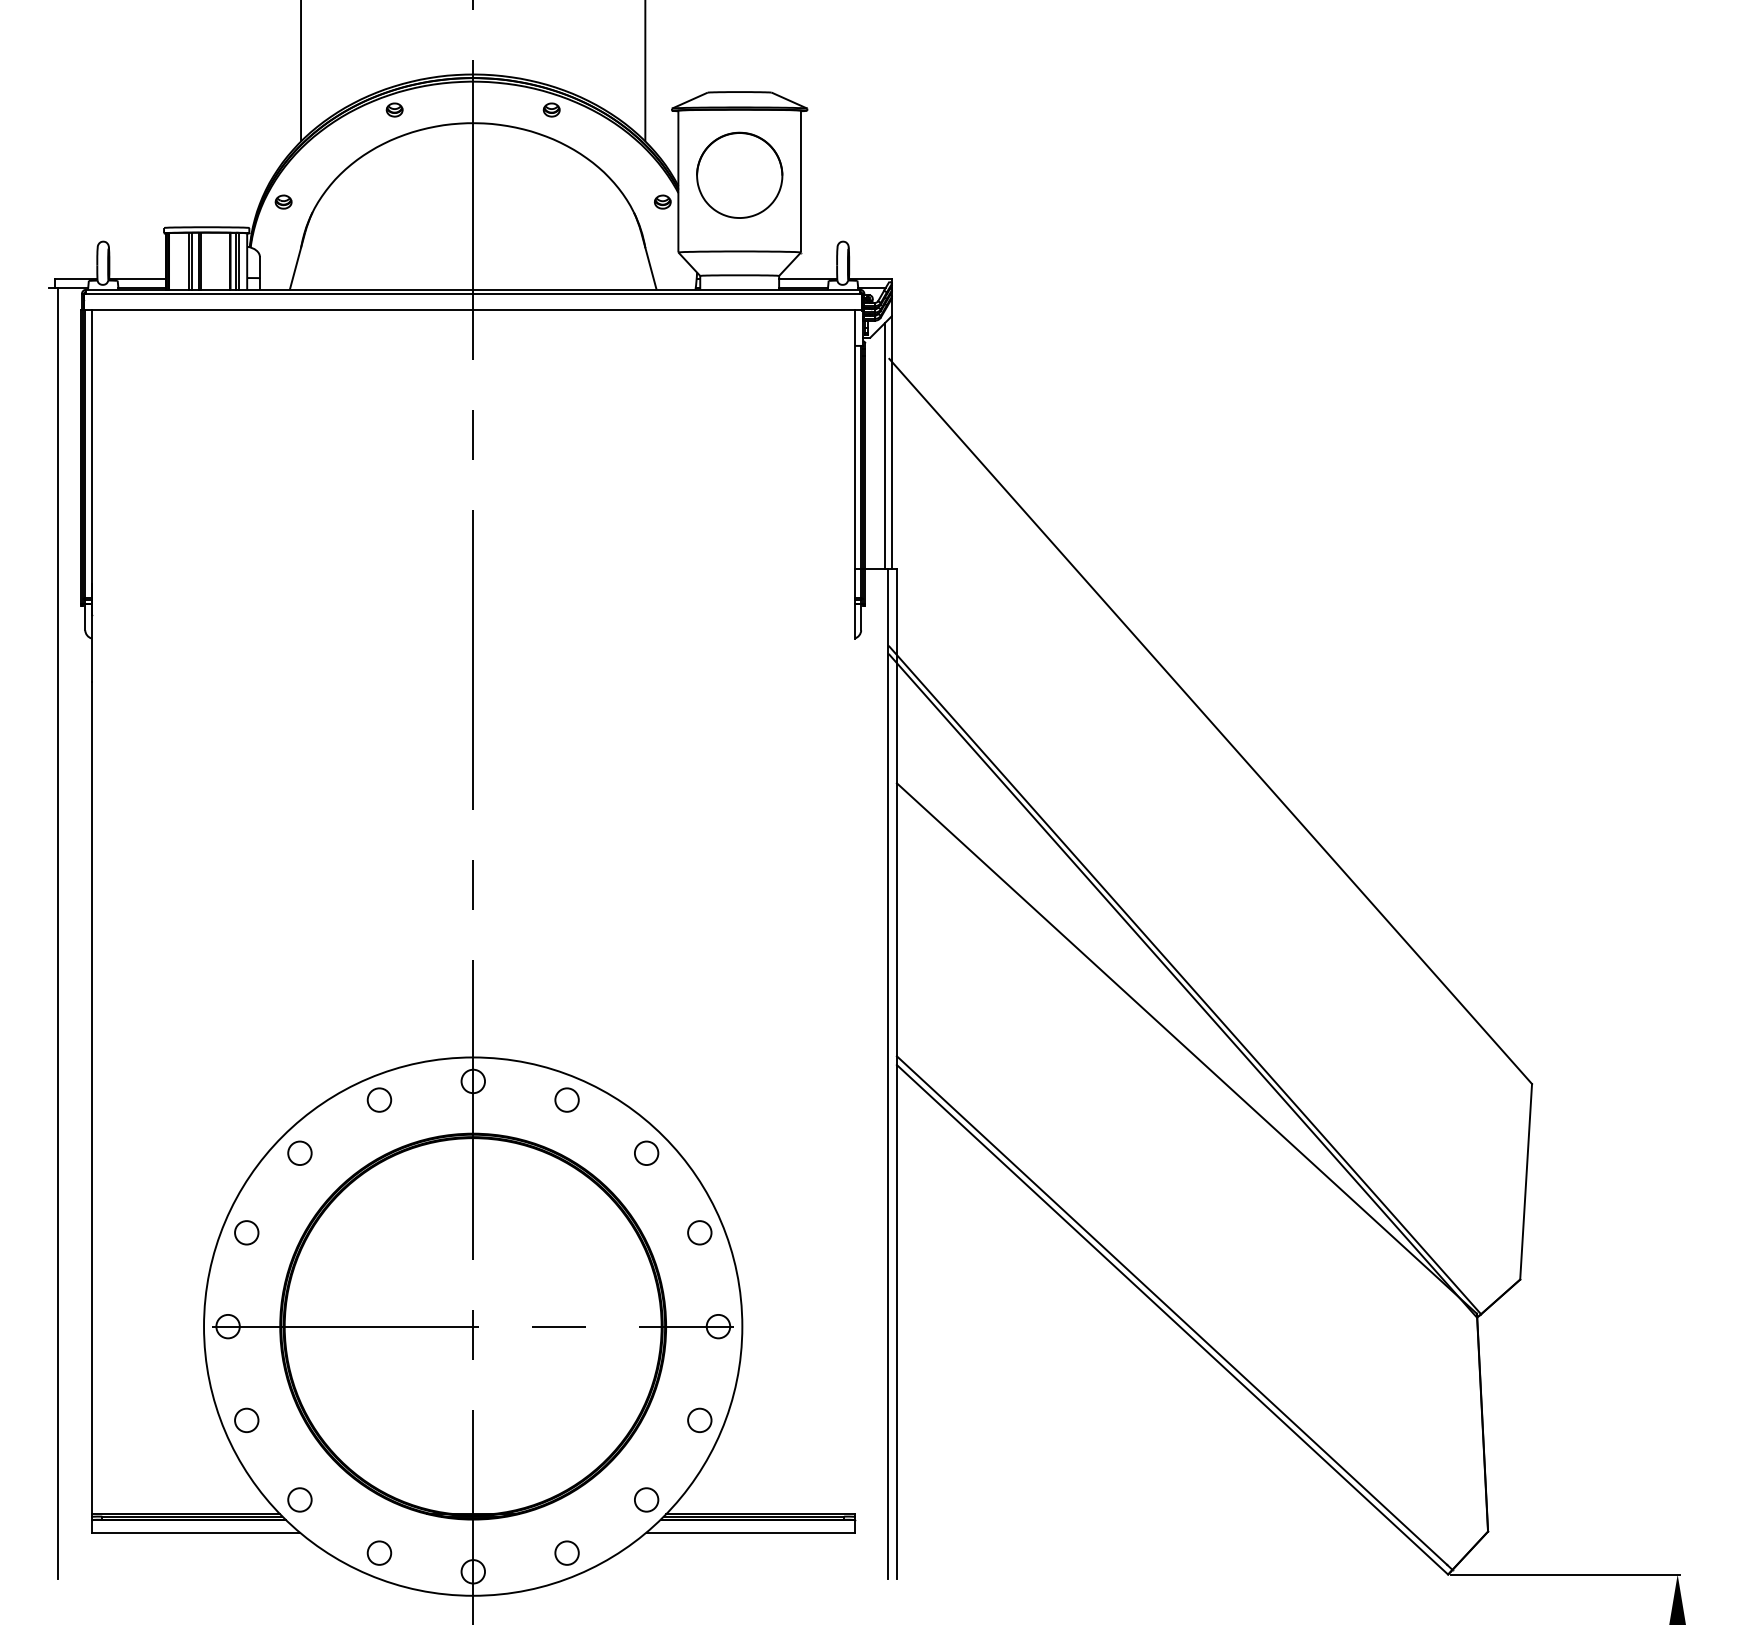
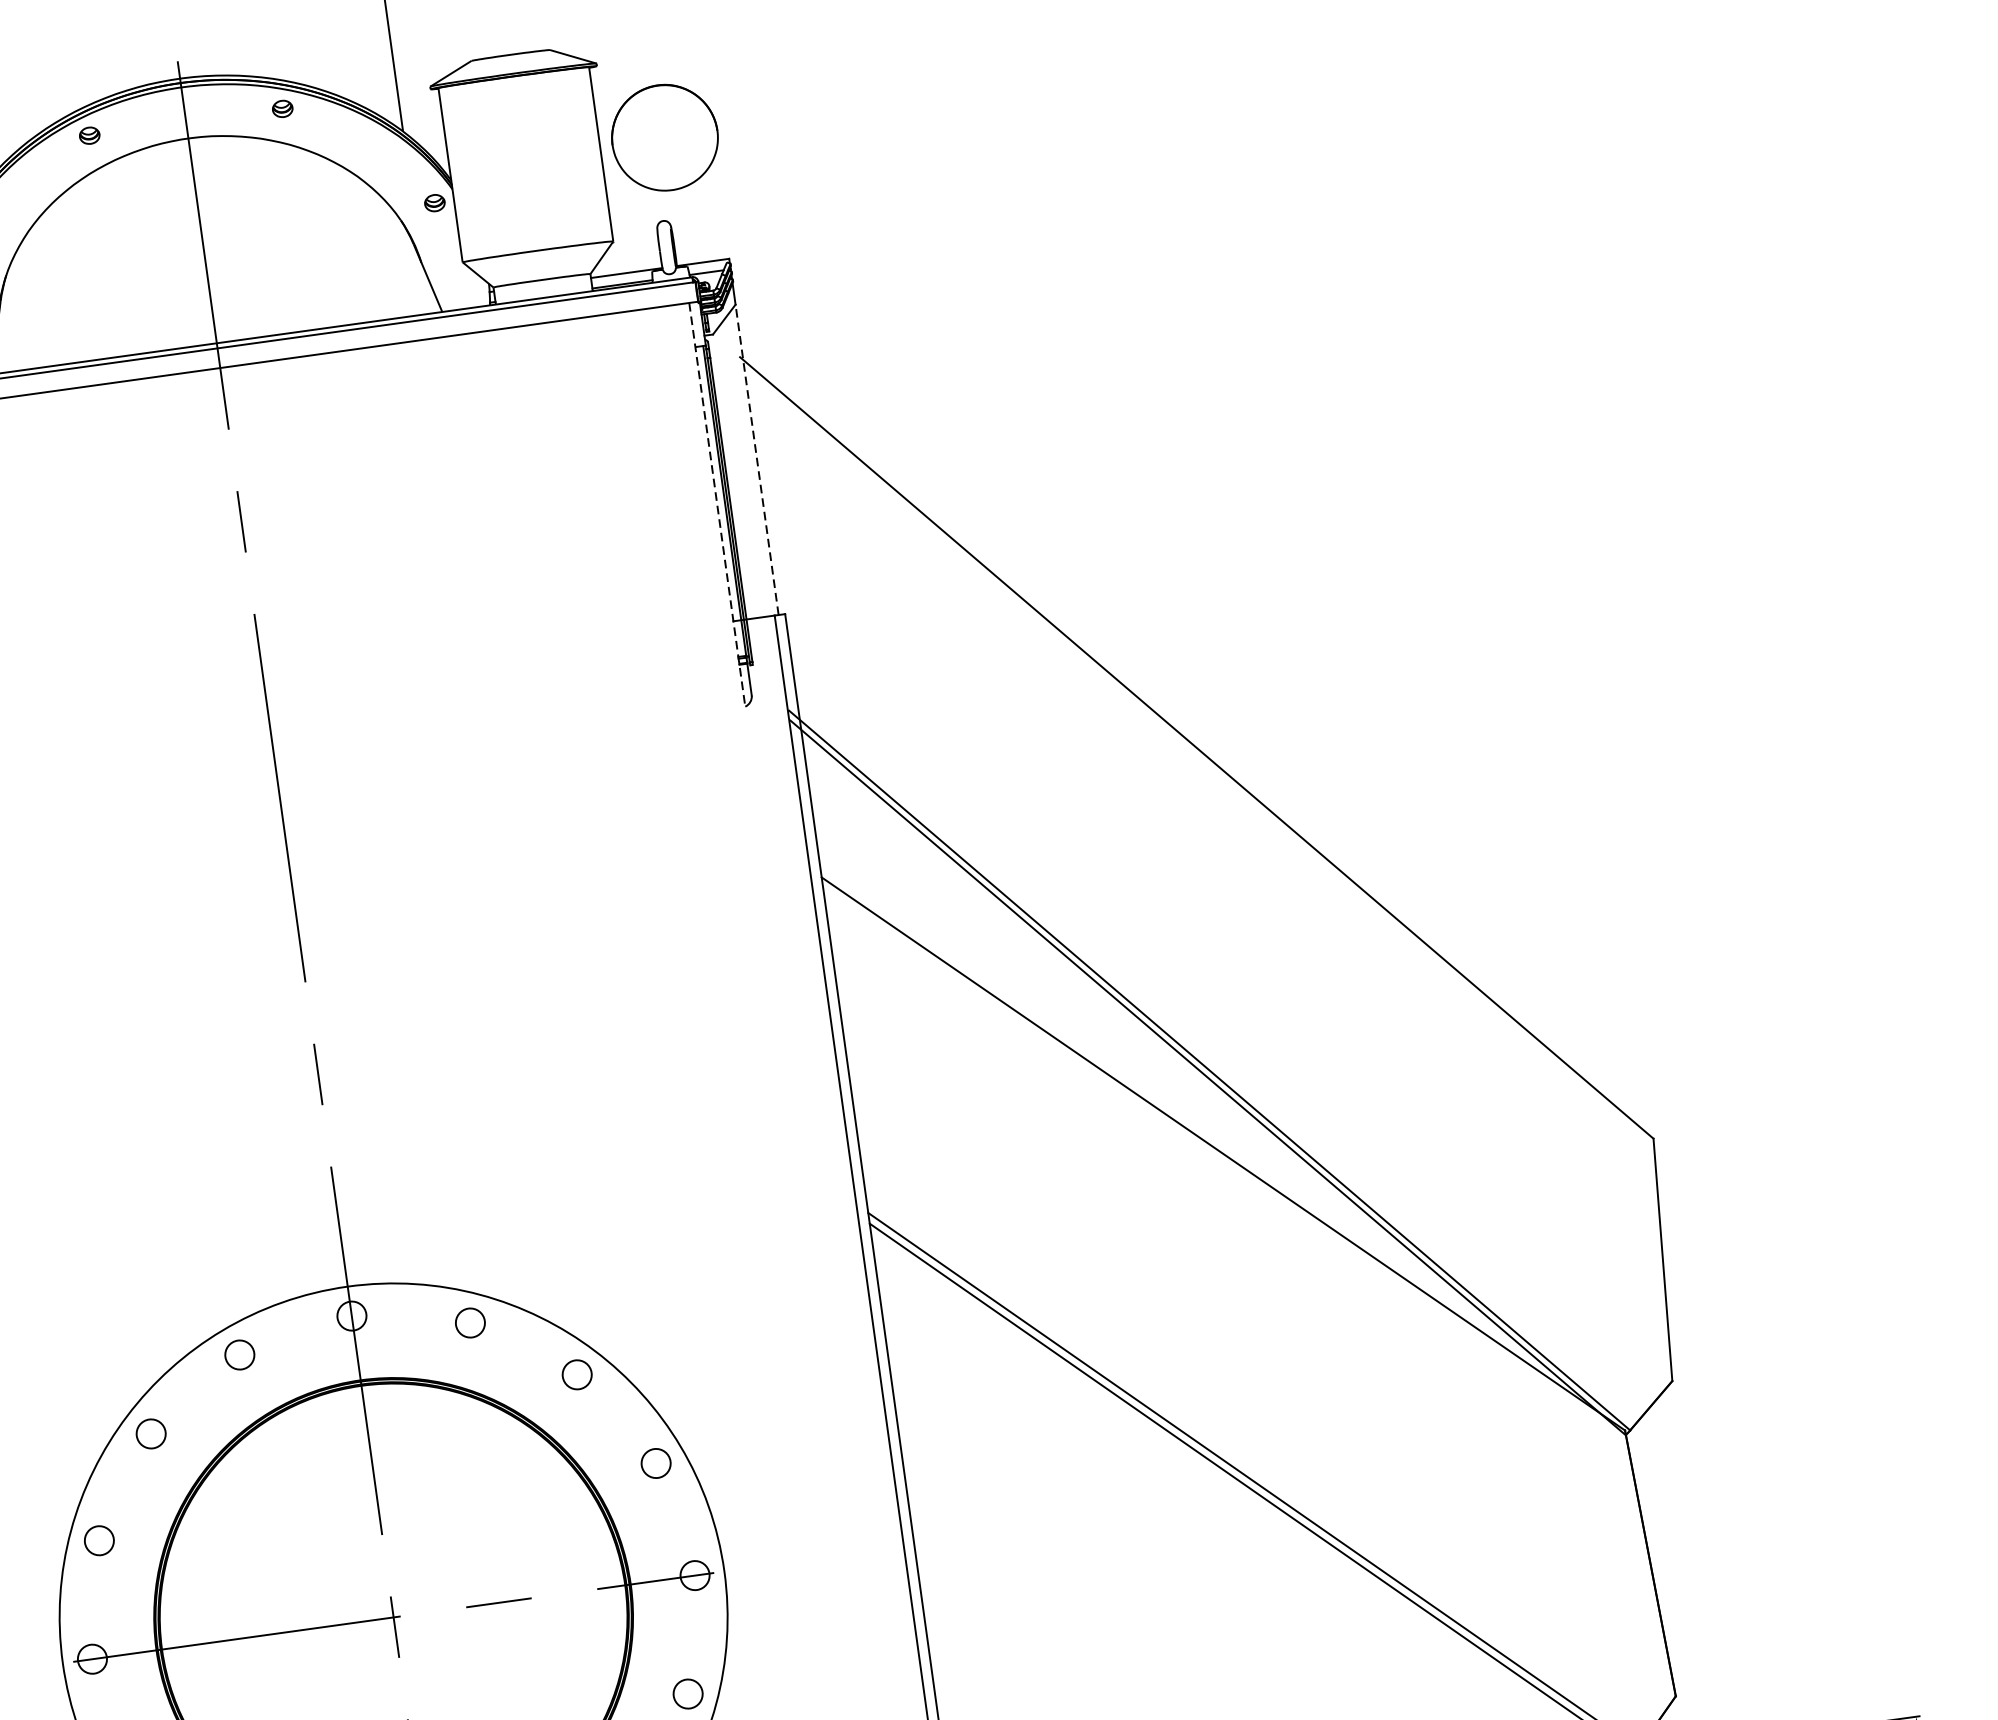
part: (739, 174) -> (664, 136), moved
line: (891, 442) -> (756, 459), solid -> dashed
line: (885, 445) -> (750, 464), removed
line: (854, 474) -> (716, 505), solid -> dashed

